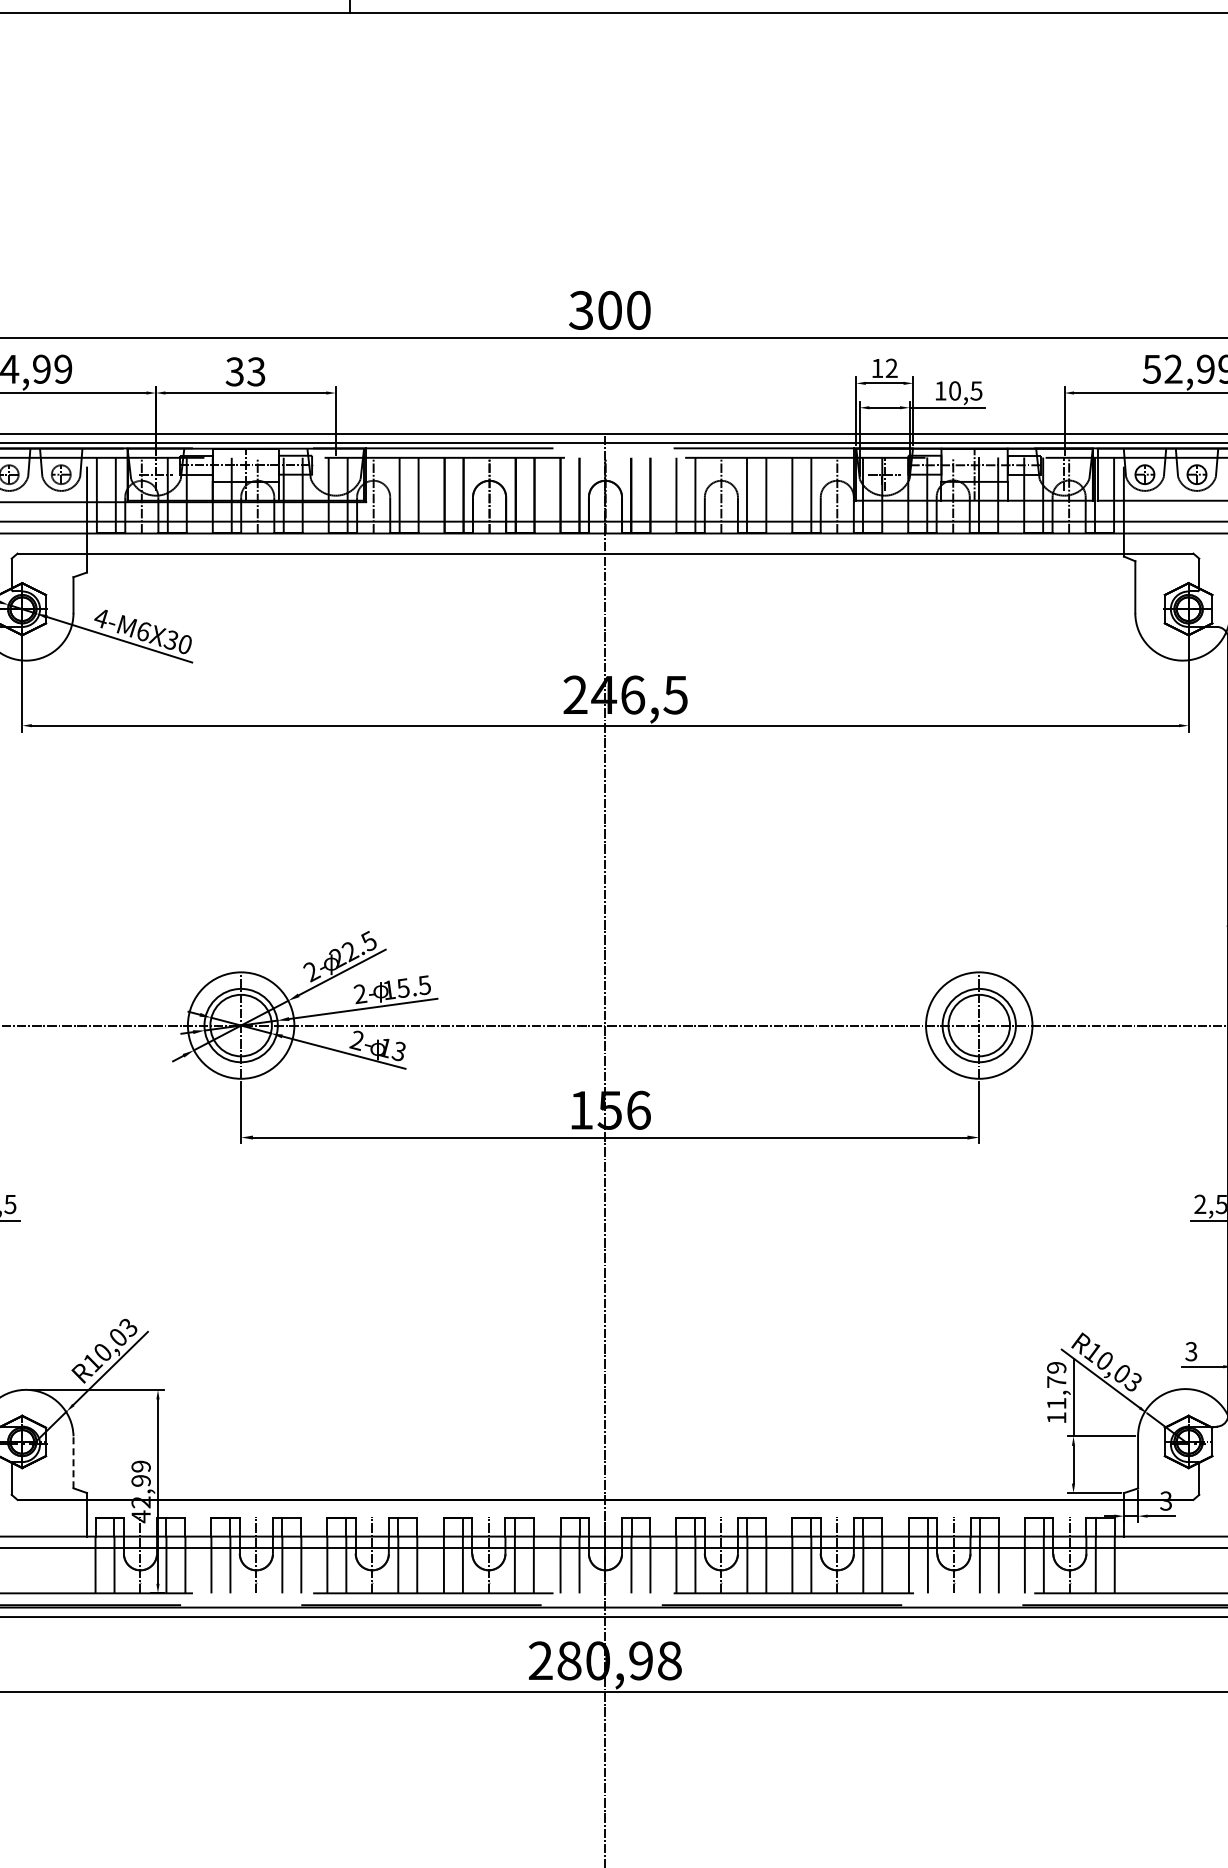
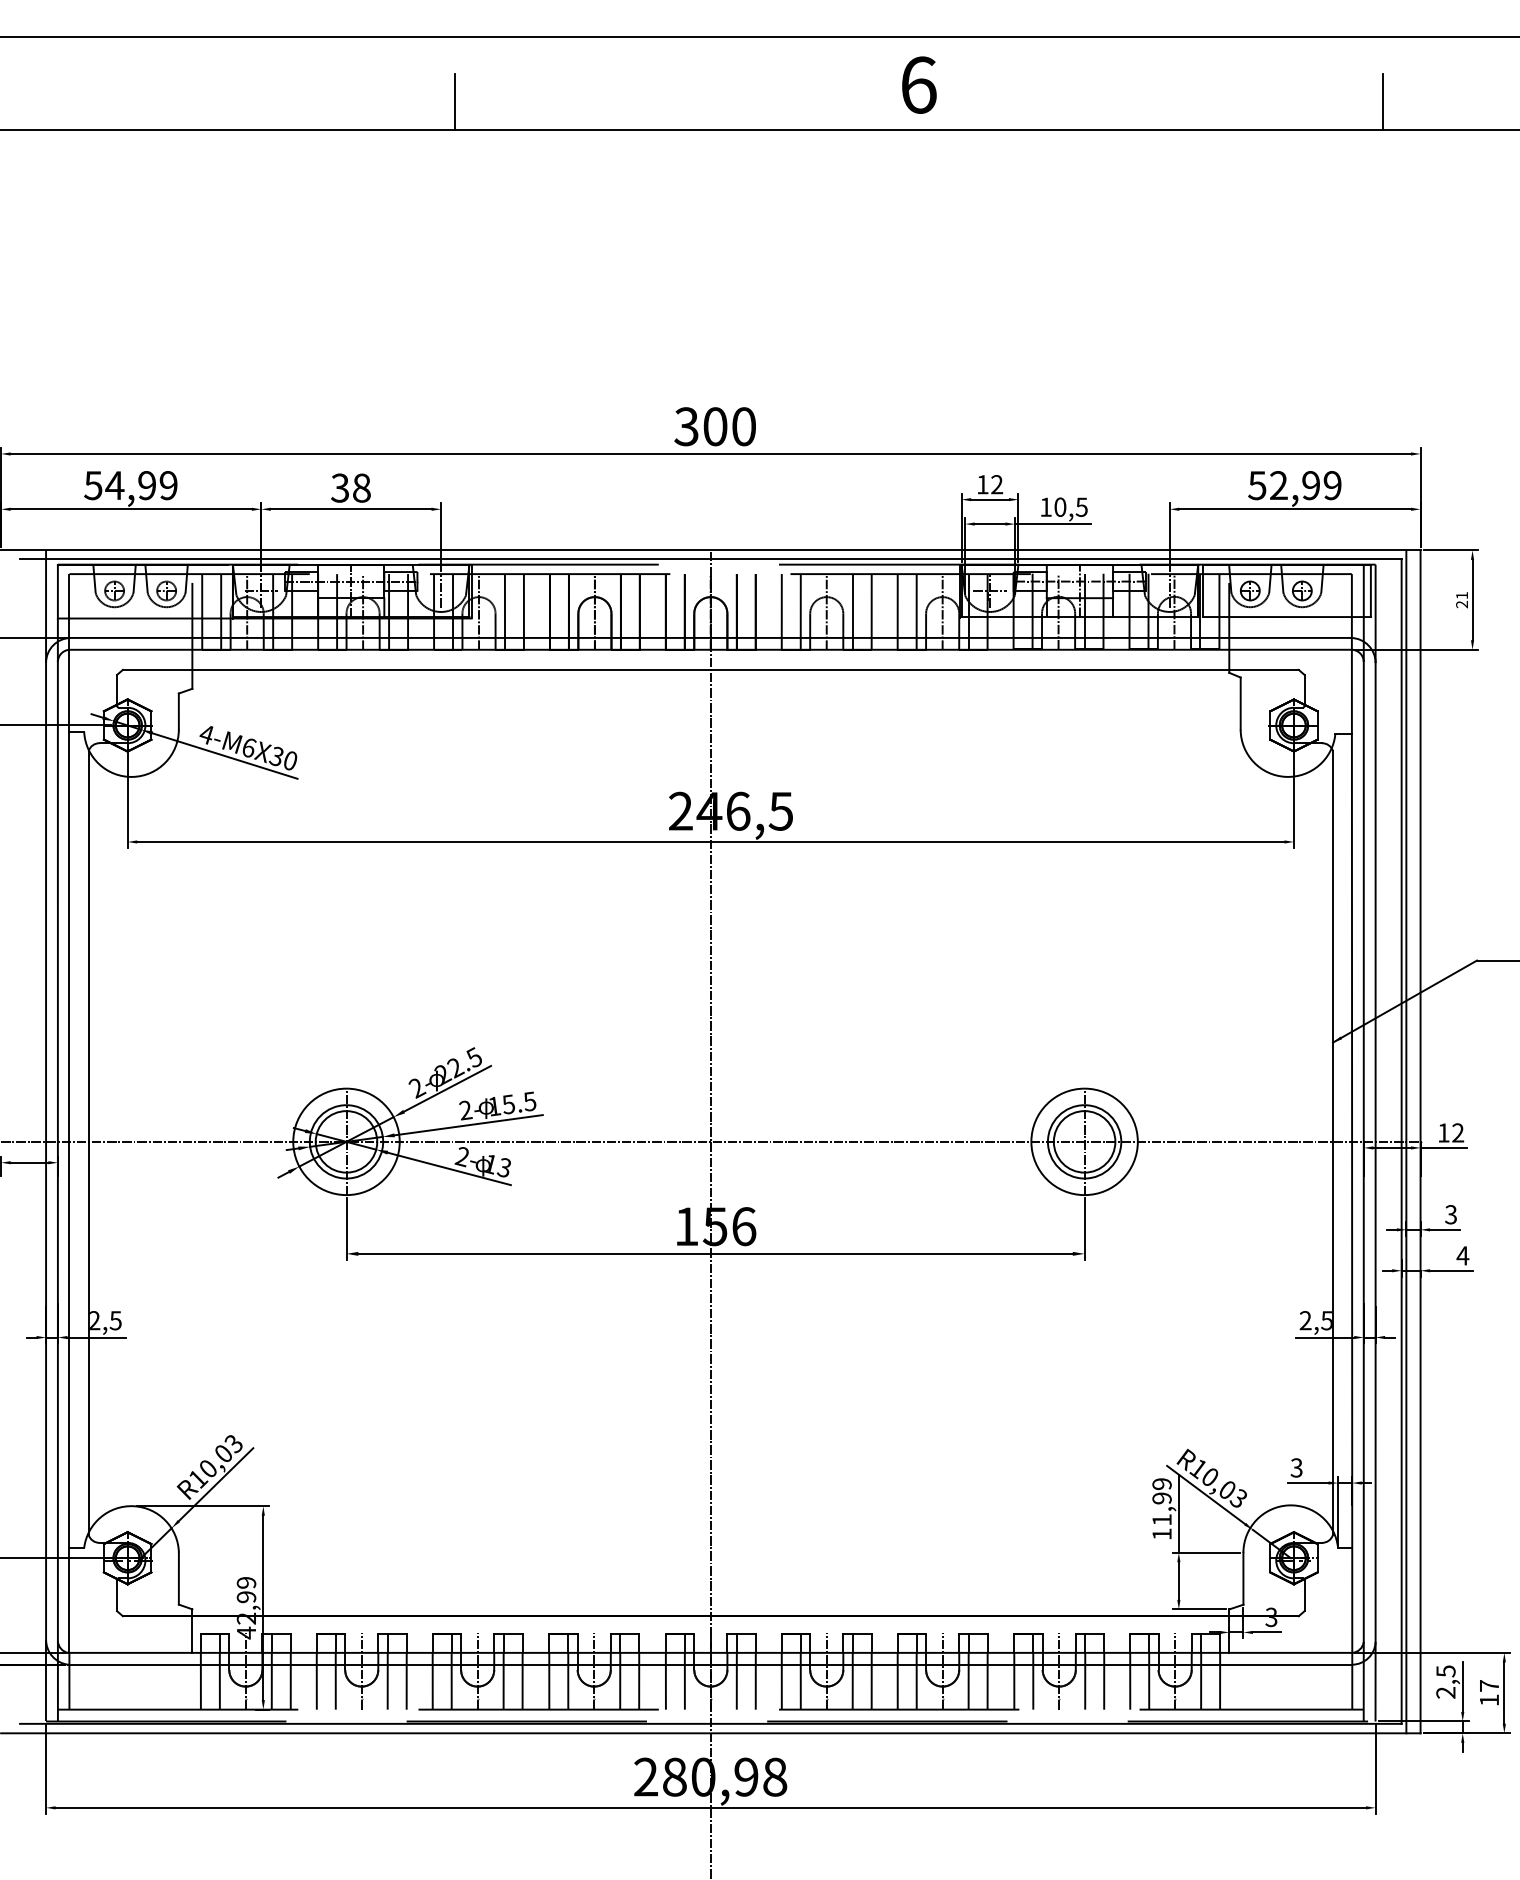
text: (256, 371) -> (361, 487), 33 -> 38
line: (336, 474) -> (441, 590), added
text: (1056, 1382) -> (1161, 1498), 11,79 -> 11,99
line: (73, 1462) -> (178, 1578), dashed -> solid

